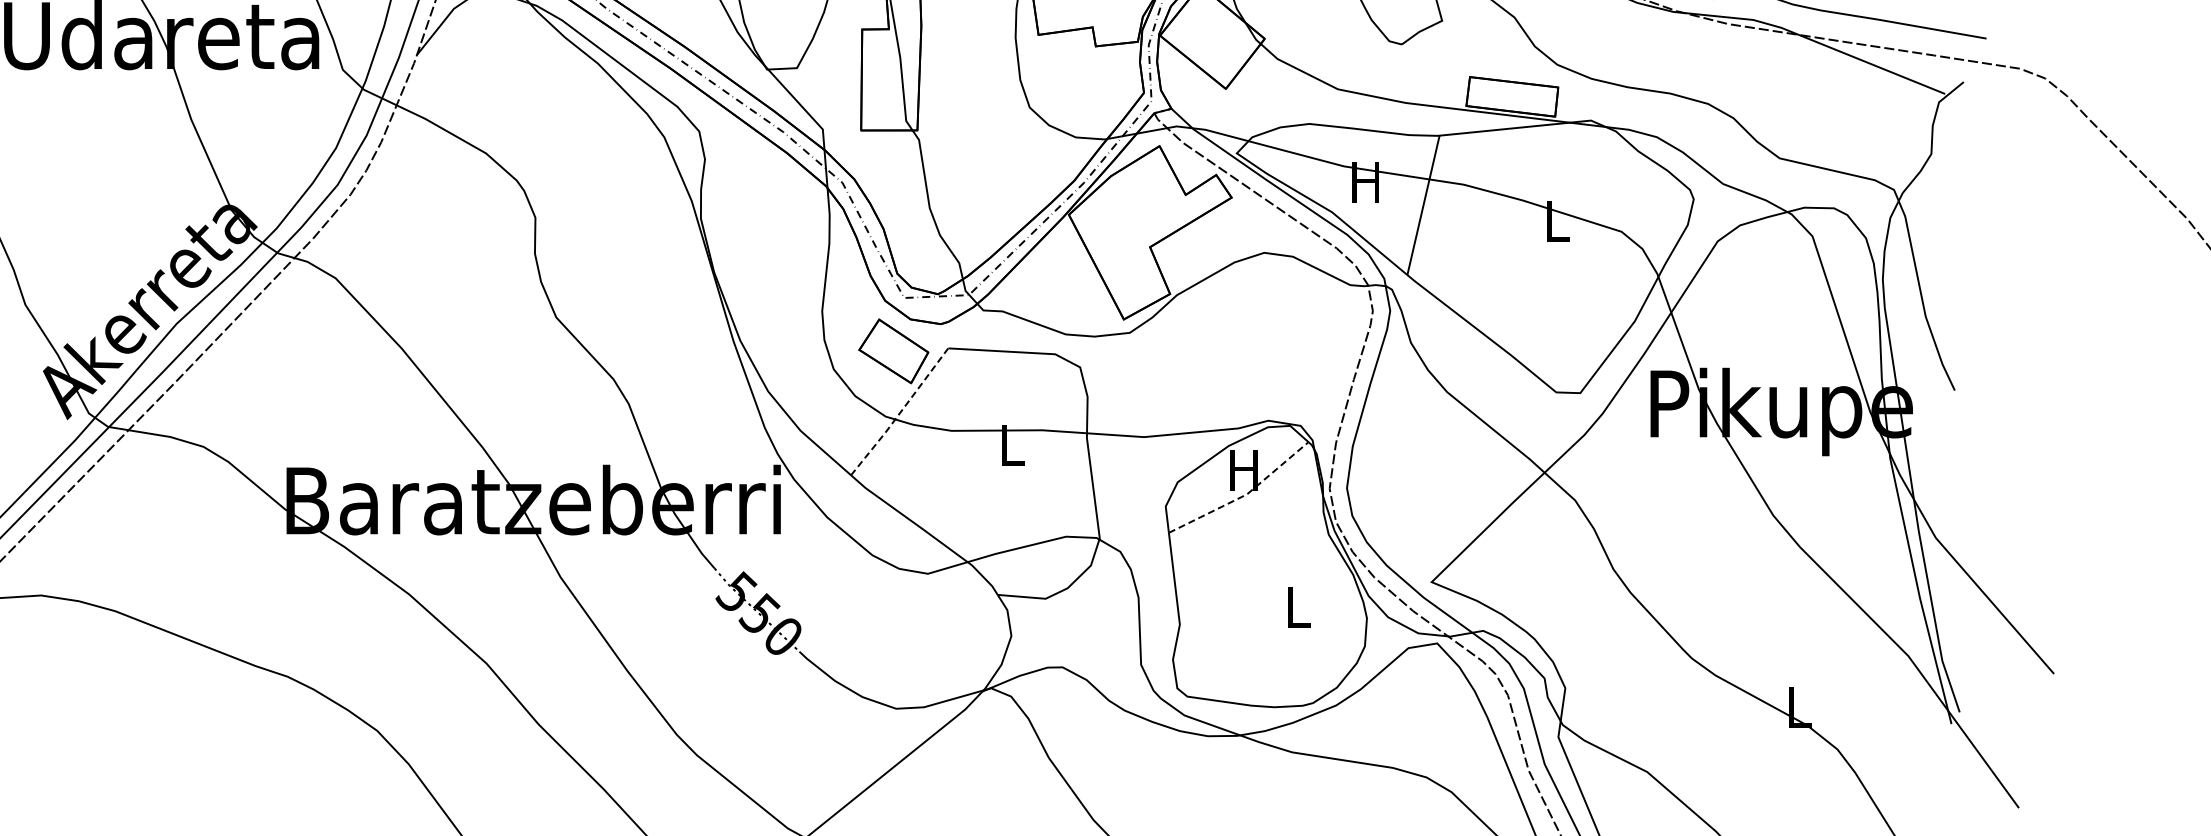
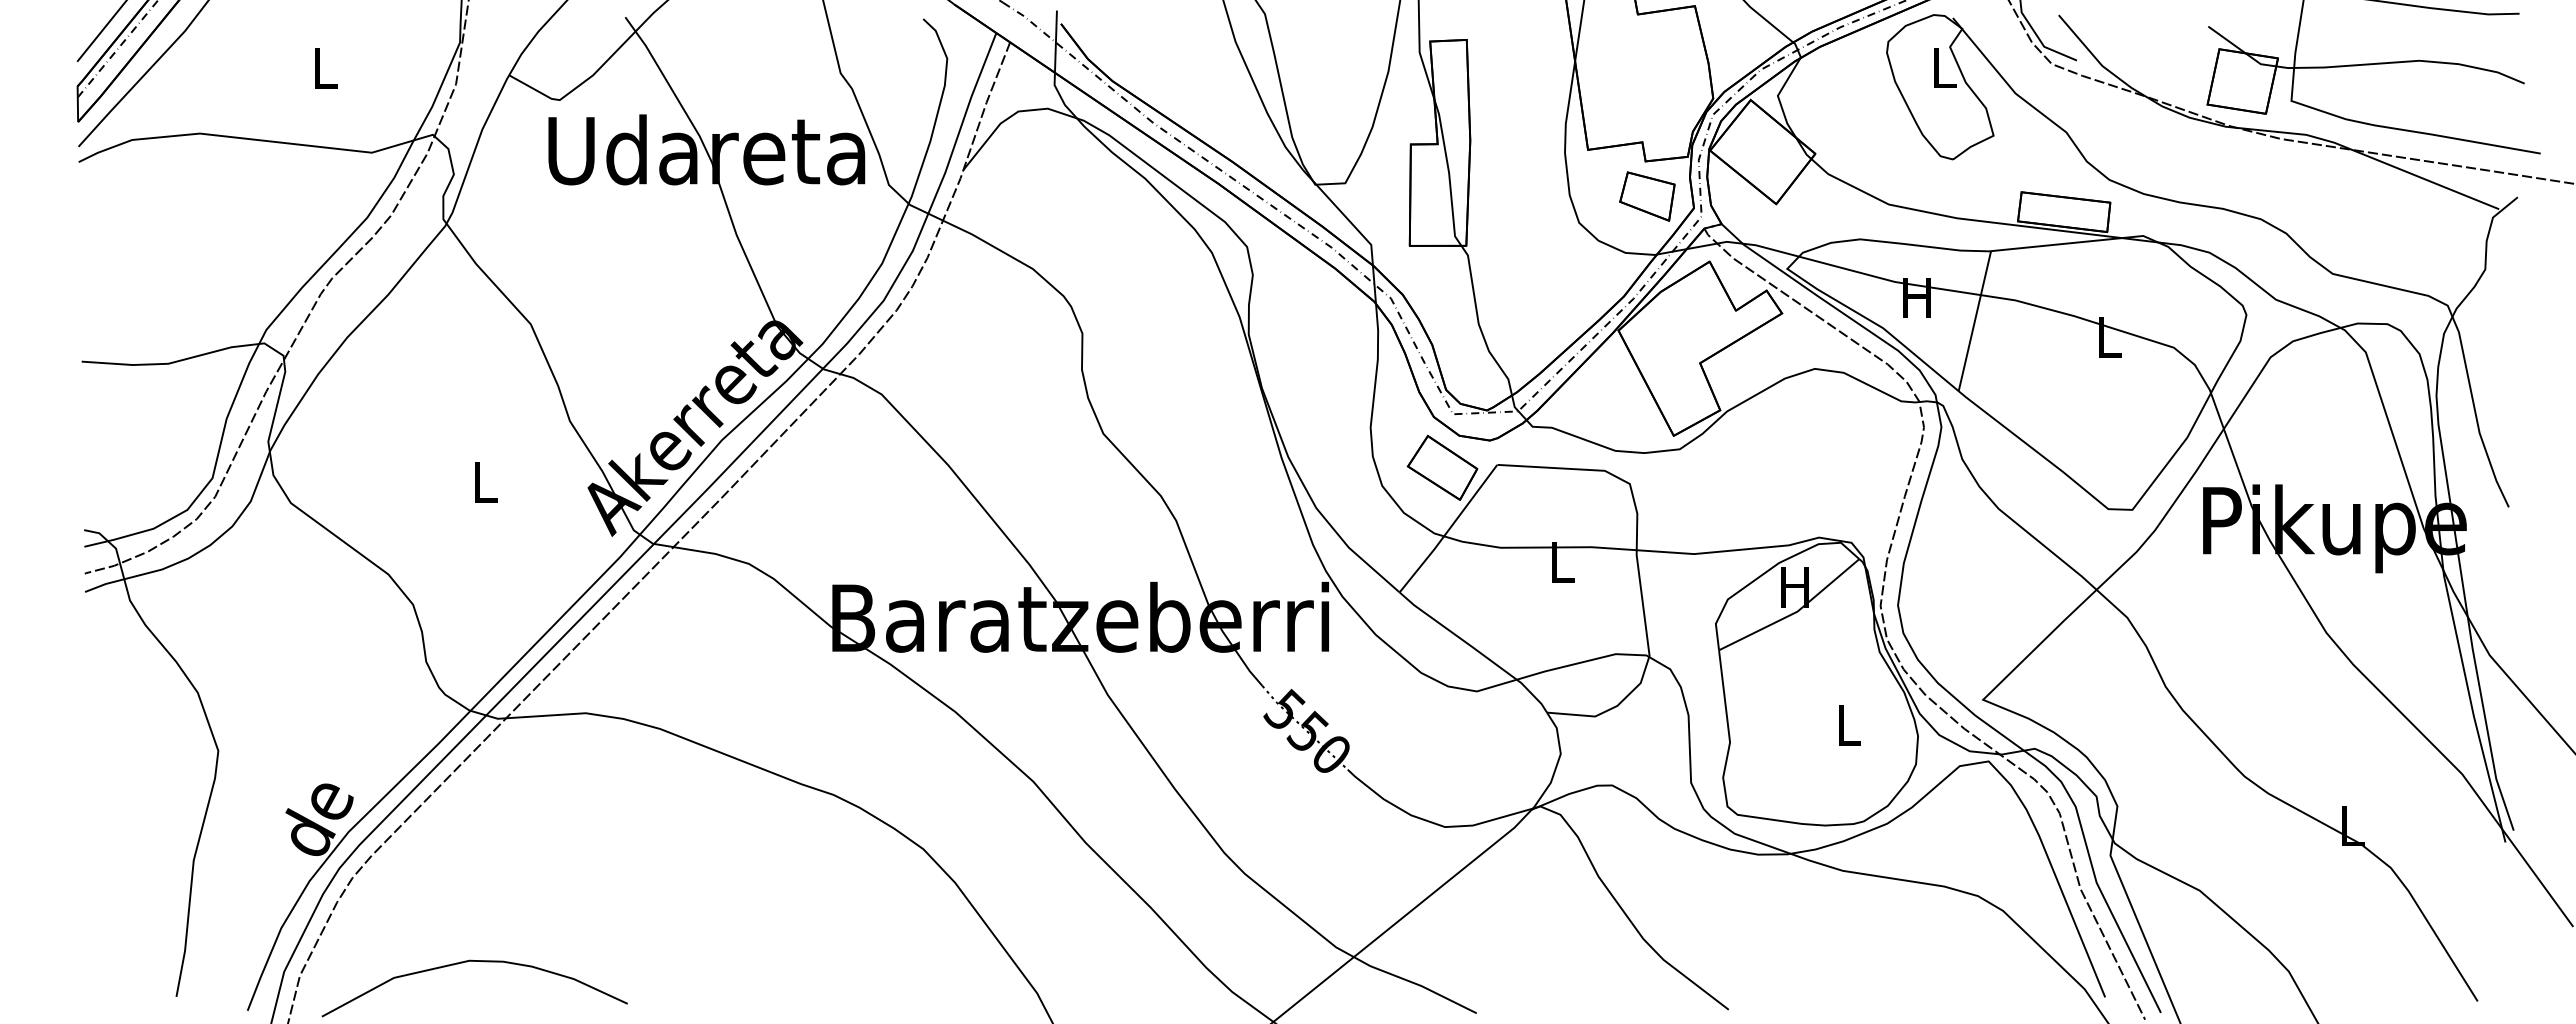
part: (1097, 81) -> (1647, 196), added
line: (900, 412) -> (1449, 529), dashed -> solid
line: (1244, 495) -> (1795, 612), dashed -> solid

